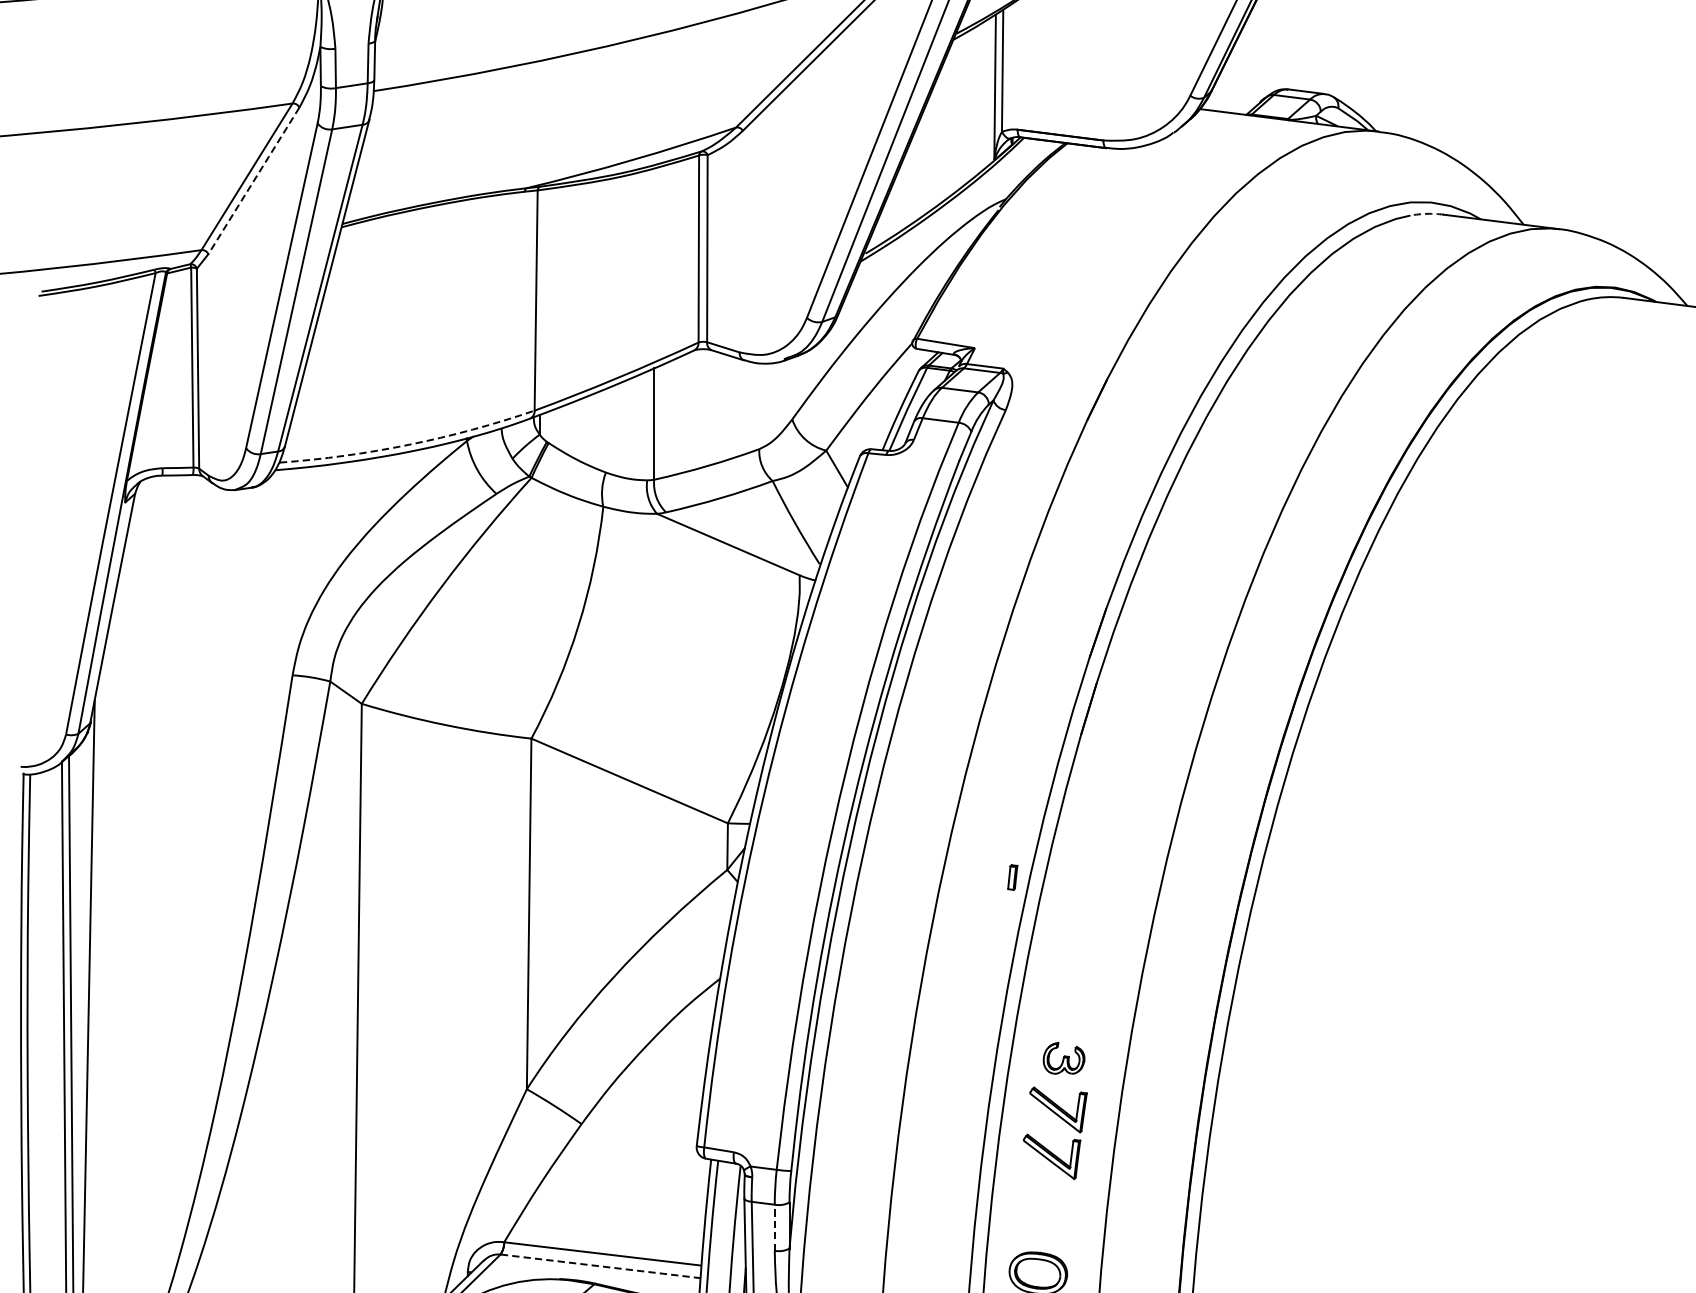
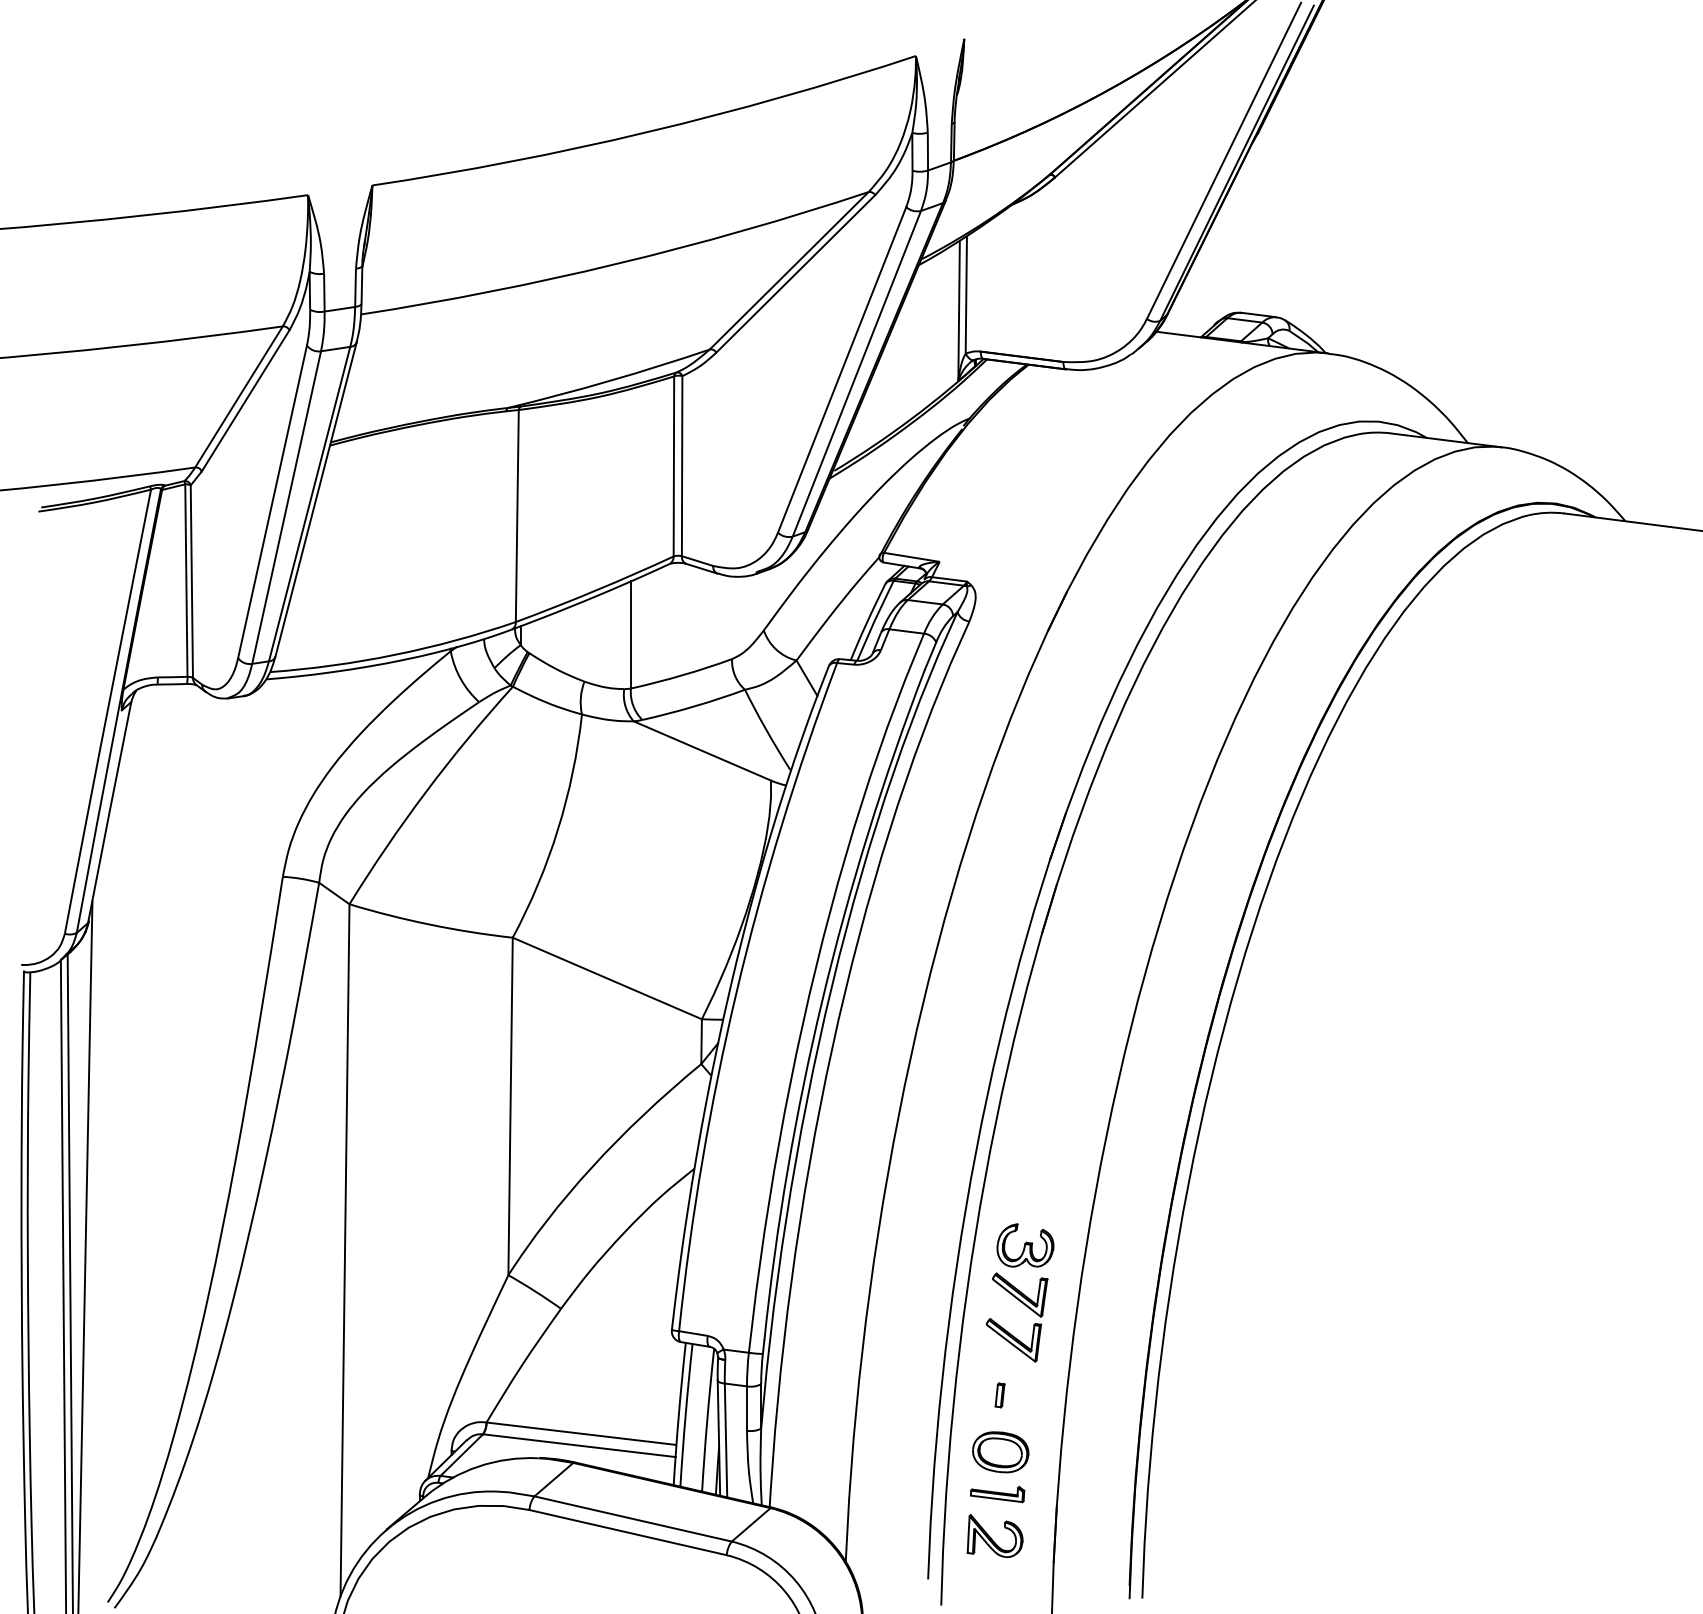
line: (253, 181) -> (245, 401), dashed -> solid
arc: (1426, 213) -> (1374, 432), dashed -> solid
arc: (408, 444) -> (394, 654), dashed -> solid
part: (1012, 877) -> (999, 1395), moved
part: (1064, 1058) -> (1025, 1245), size x1.43
line: (774, 1227) -> (746, 1408), dashed -> solid
line: (600, 1266) -> (579, 1445), dashed -> solid

